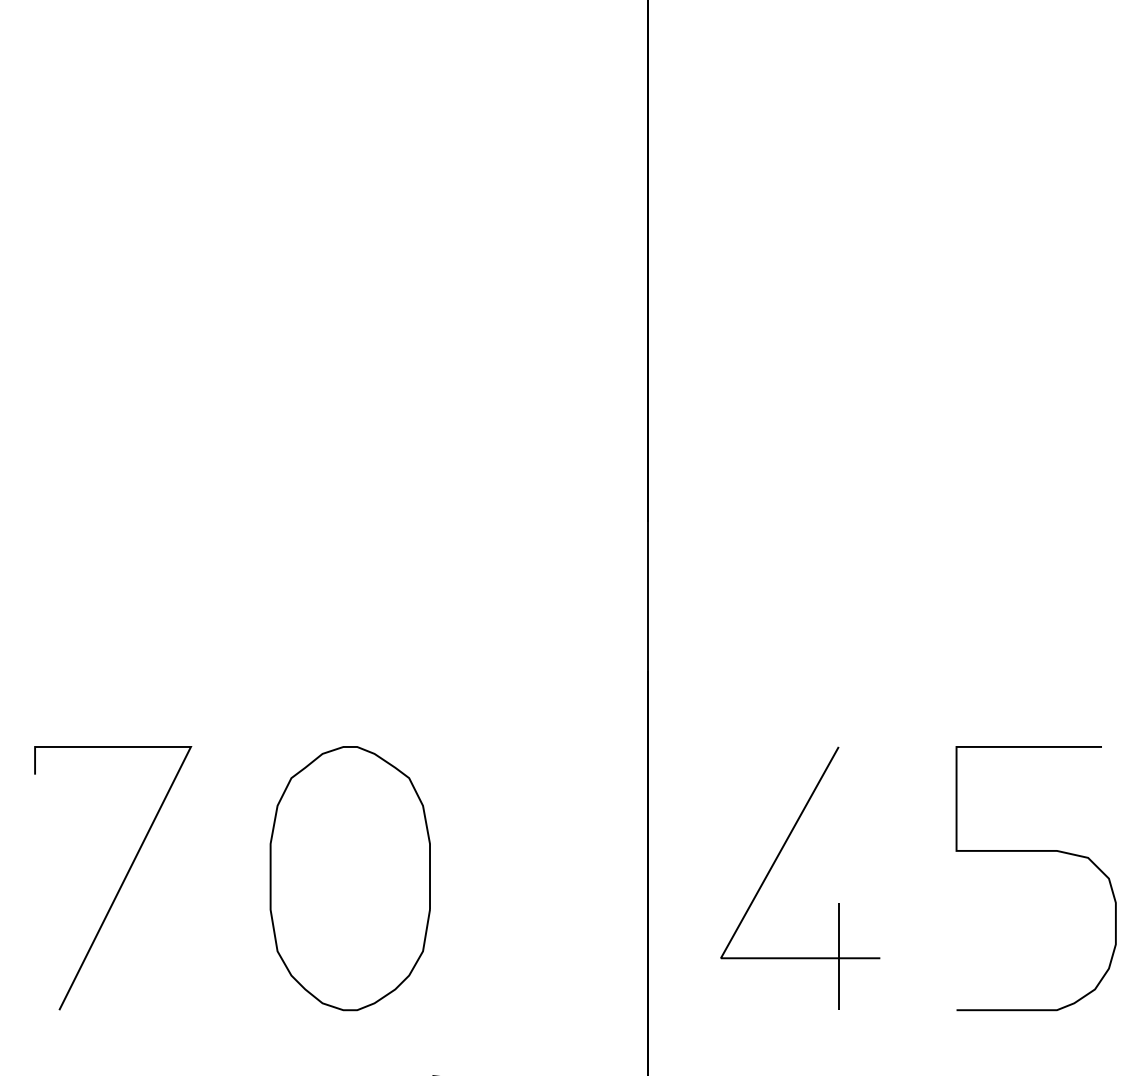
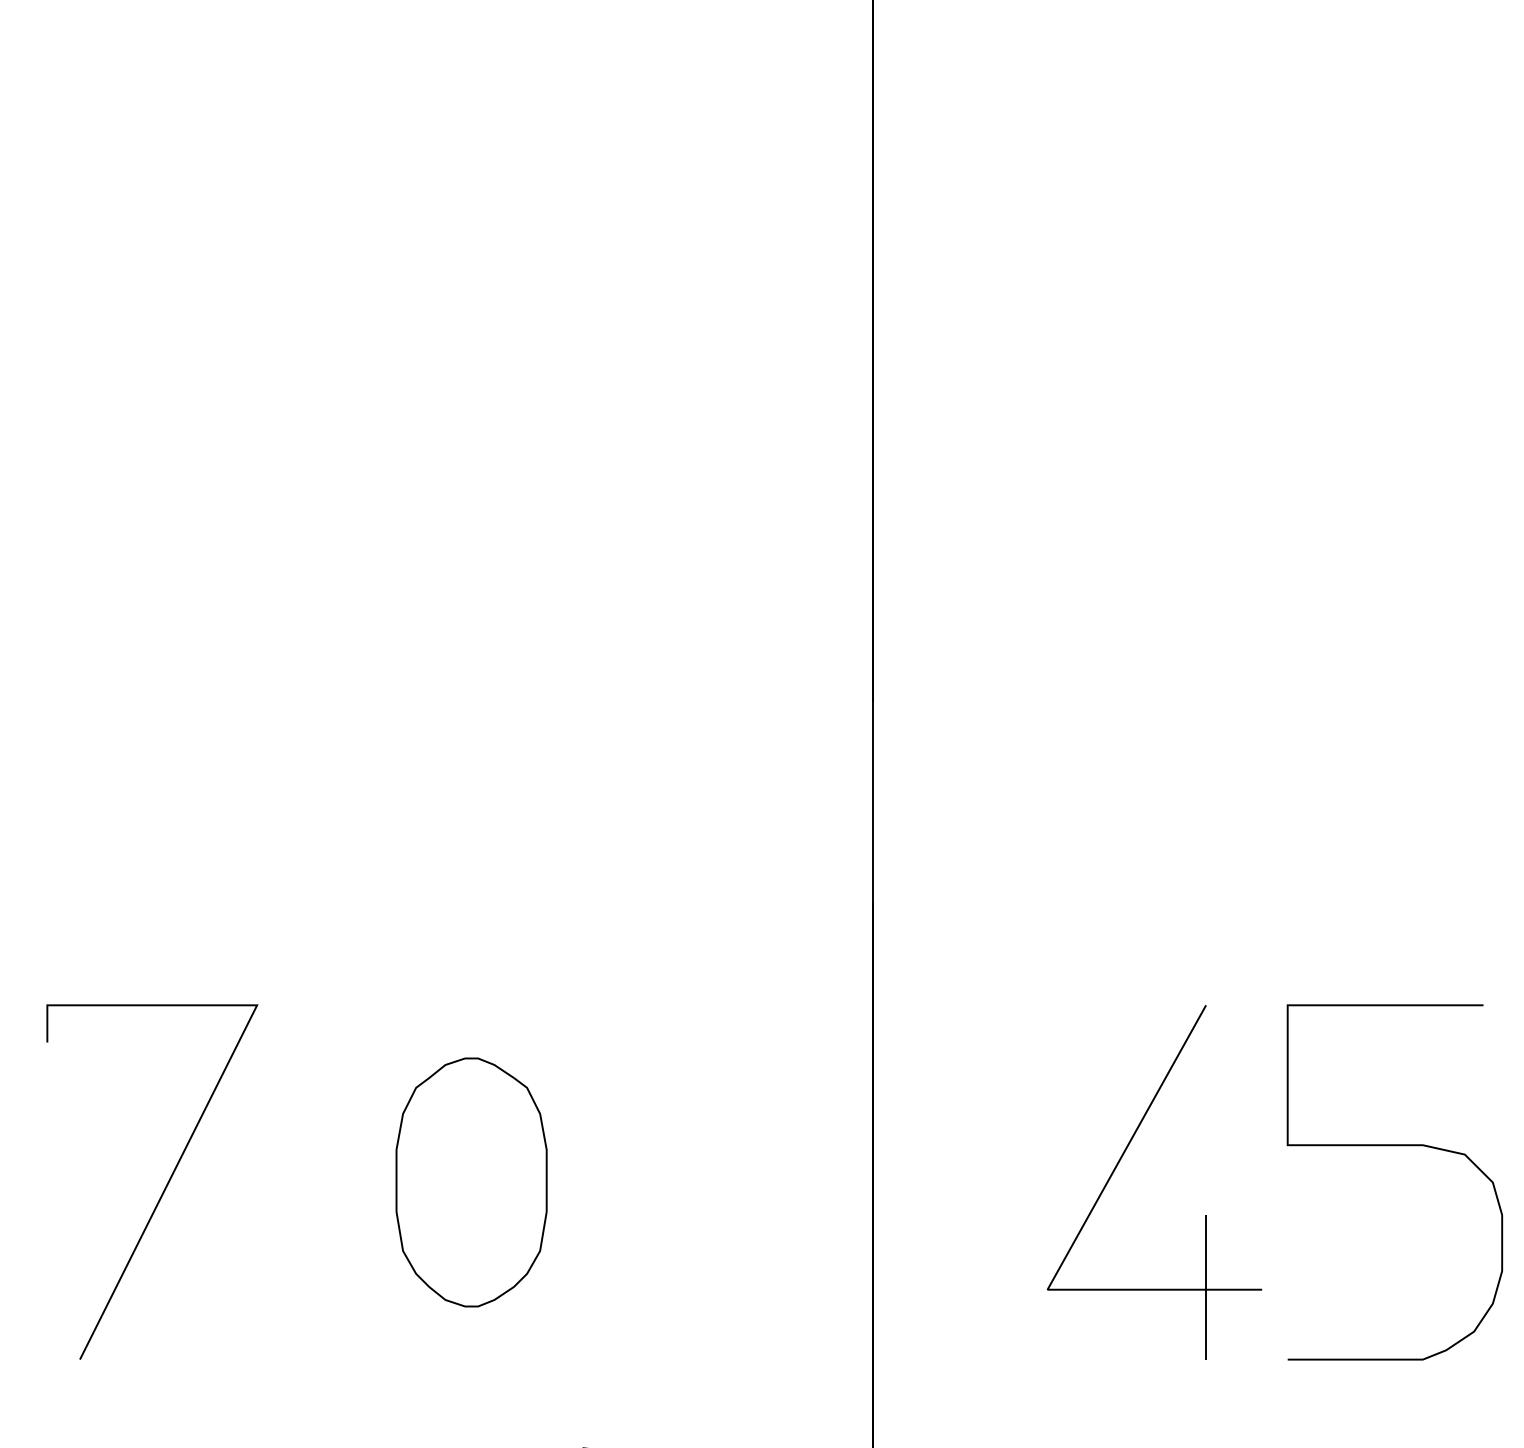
part: (775, 863) -> (1120, 1161), moved
part: (350, 878) -> (471, 1182), size x0.7

